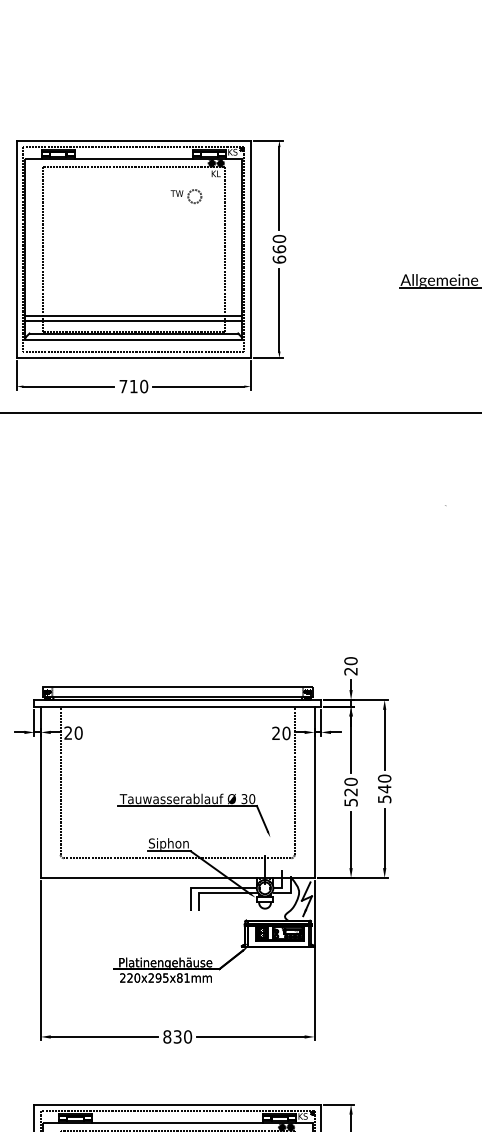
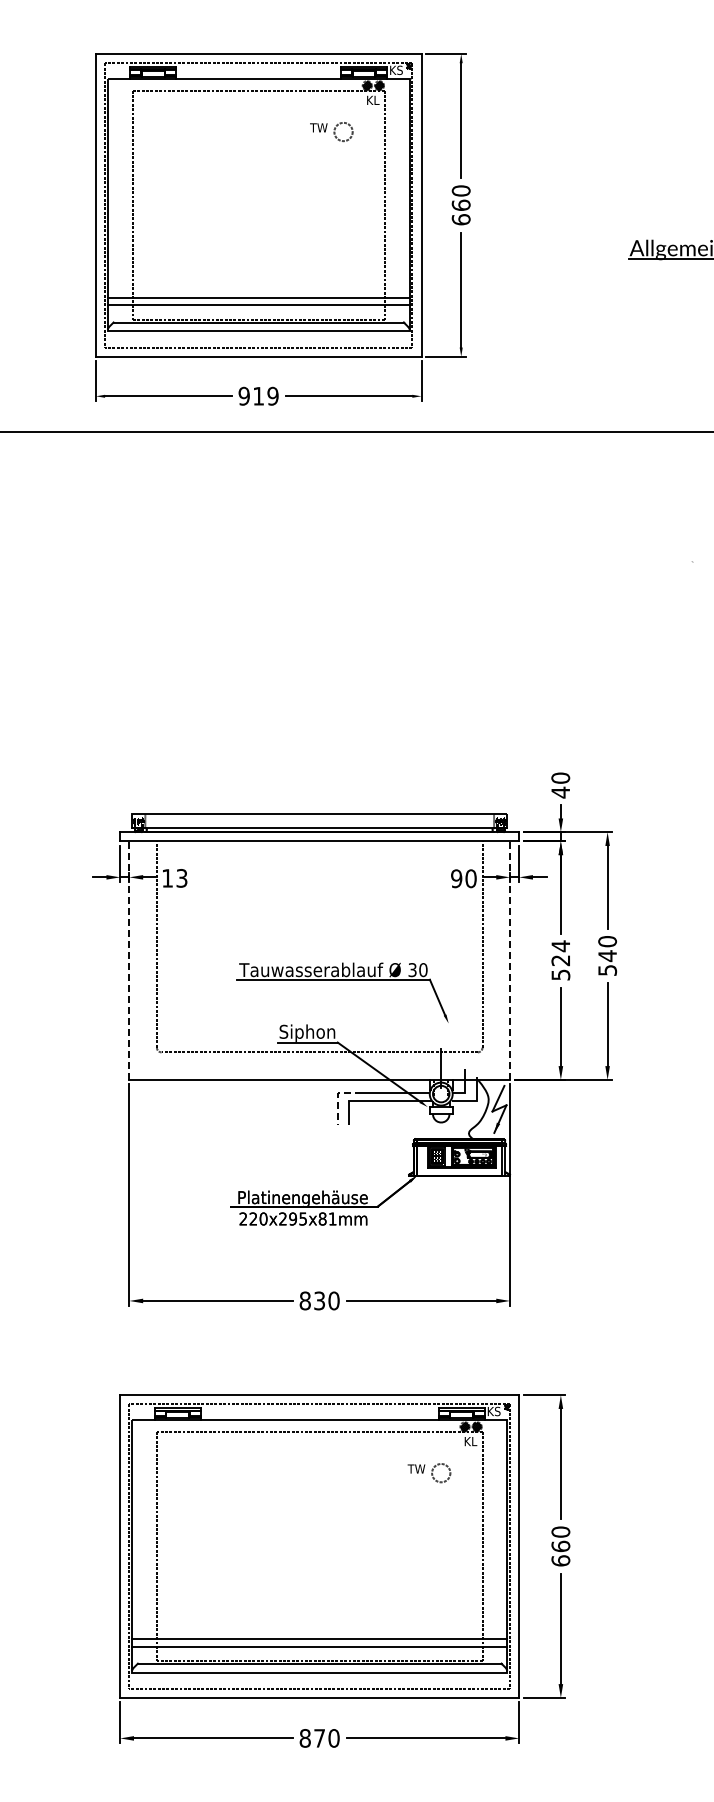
text: (133, 386) -> (258, 395), 710 -> 919
text: (350, 671) -> (560, 792), 20 -> 40
text: (73, 733) -> (174, 878), 20 -> 13
text: (276, 733) -> (456, 878), 20 -> 90
text: (350, 782) -> (560, 946), 520 -> 524
line: (40, 792) -> (129, 960), solid -> dashed
line: (314, 792) -> (510, 960), solid -> dashed
line: (191, 890) -> (338, 1097), solid -> dashed

